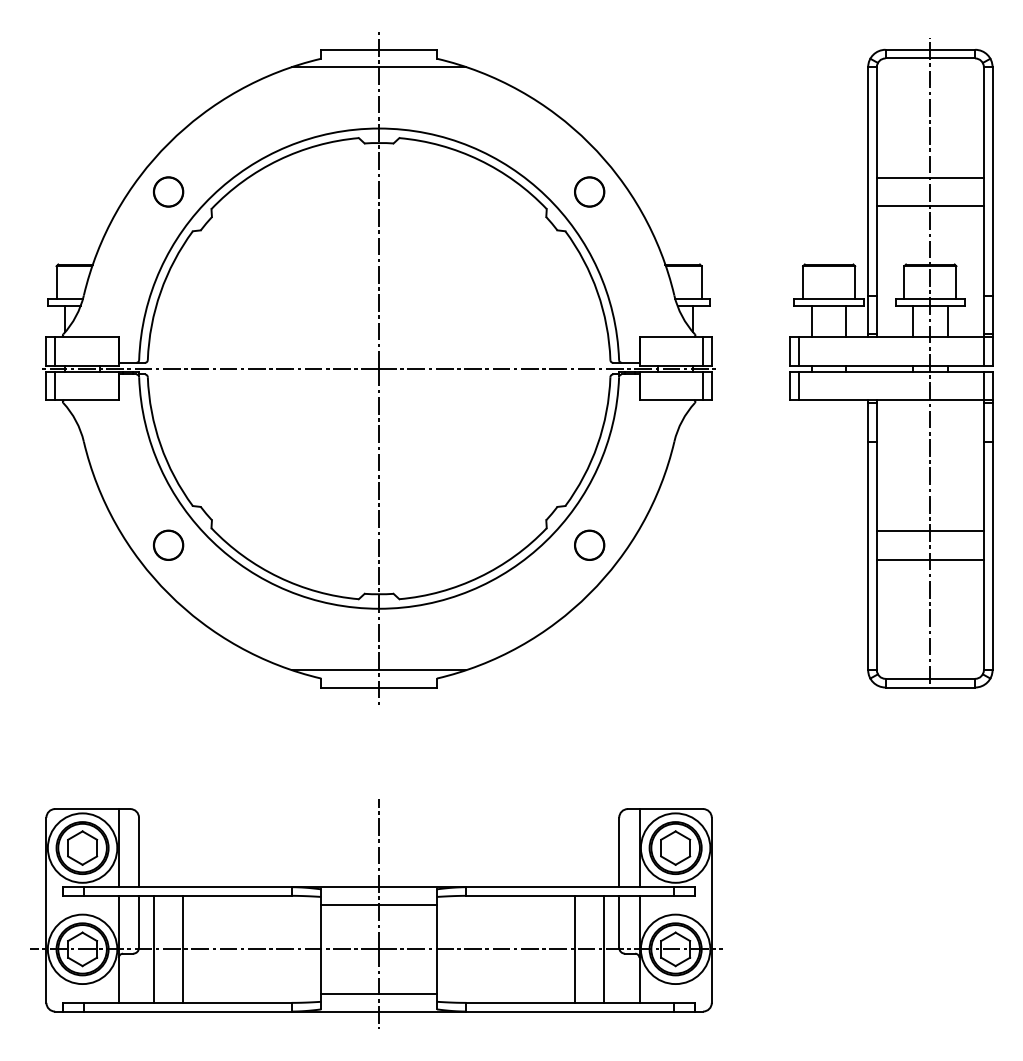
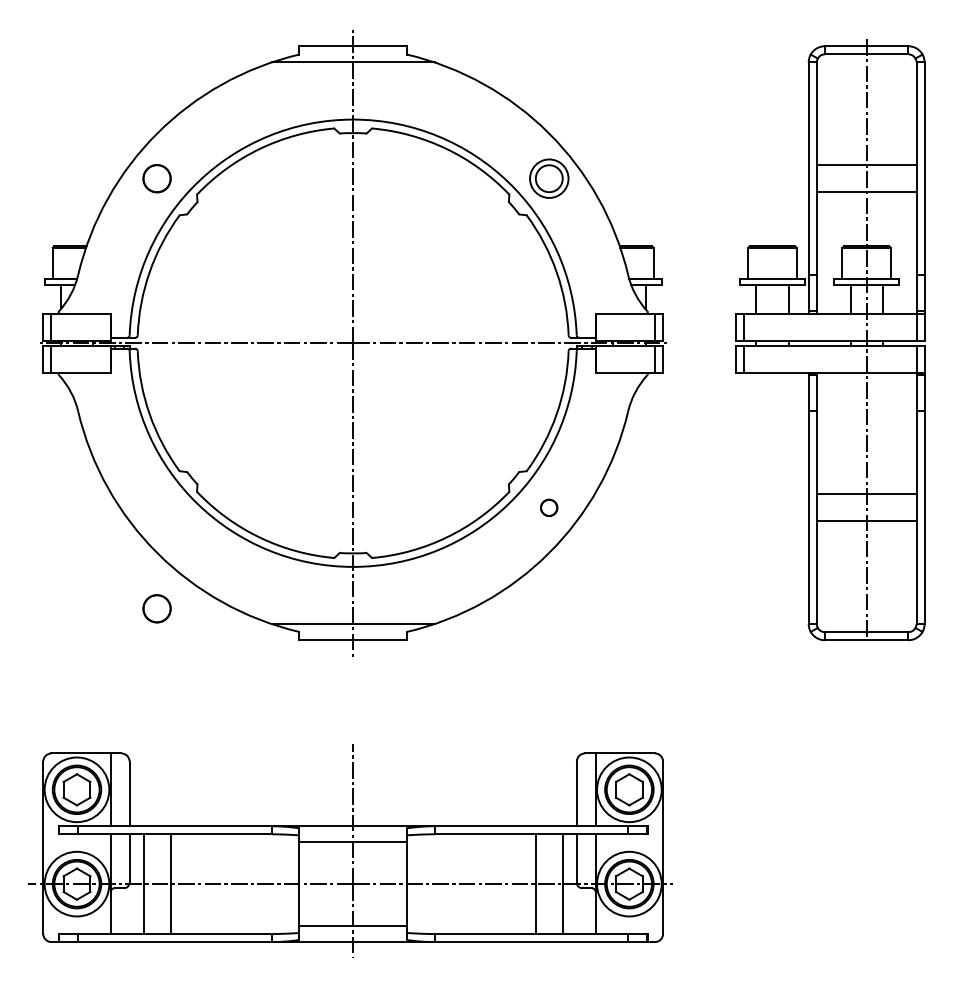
circle: (589, 191) -> (549, 178), size x1.4
circle: (167, 544) -> (156, 608), moved
circle: (588, 544) -> (548, 507), size x0.6

